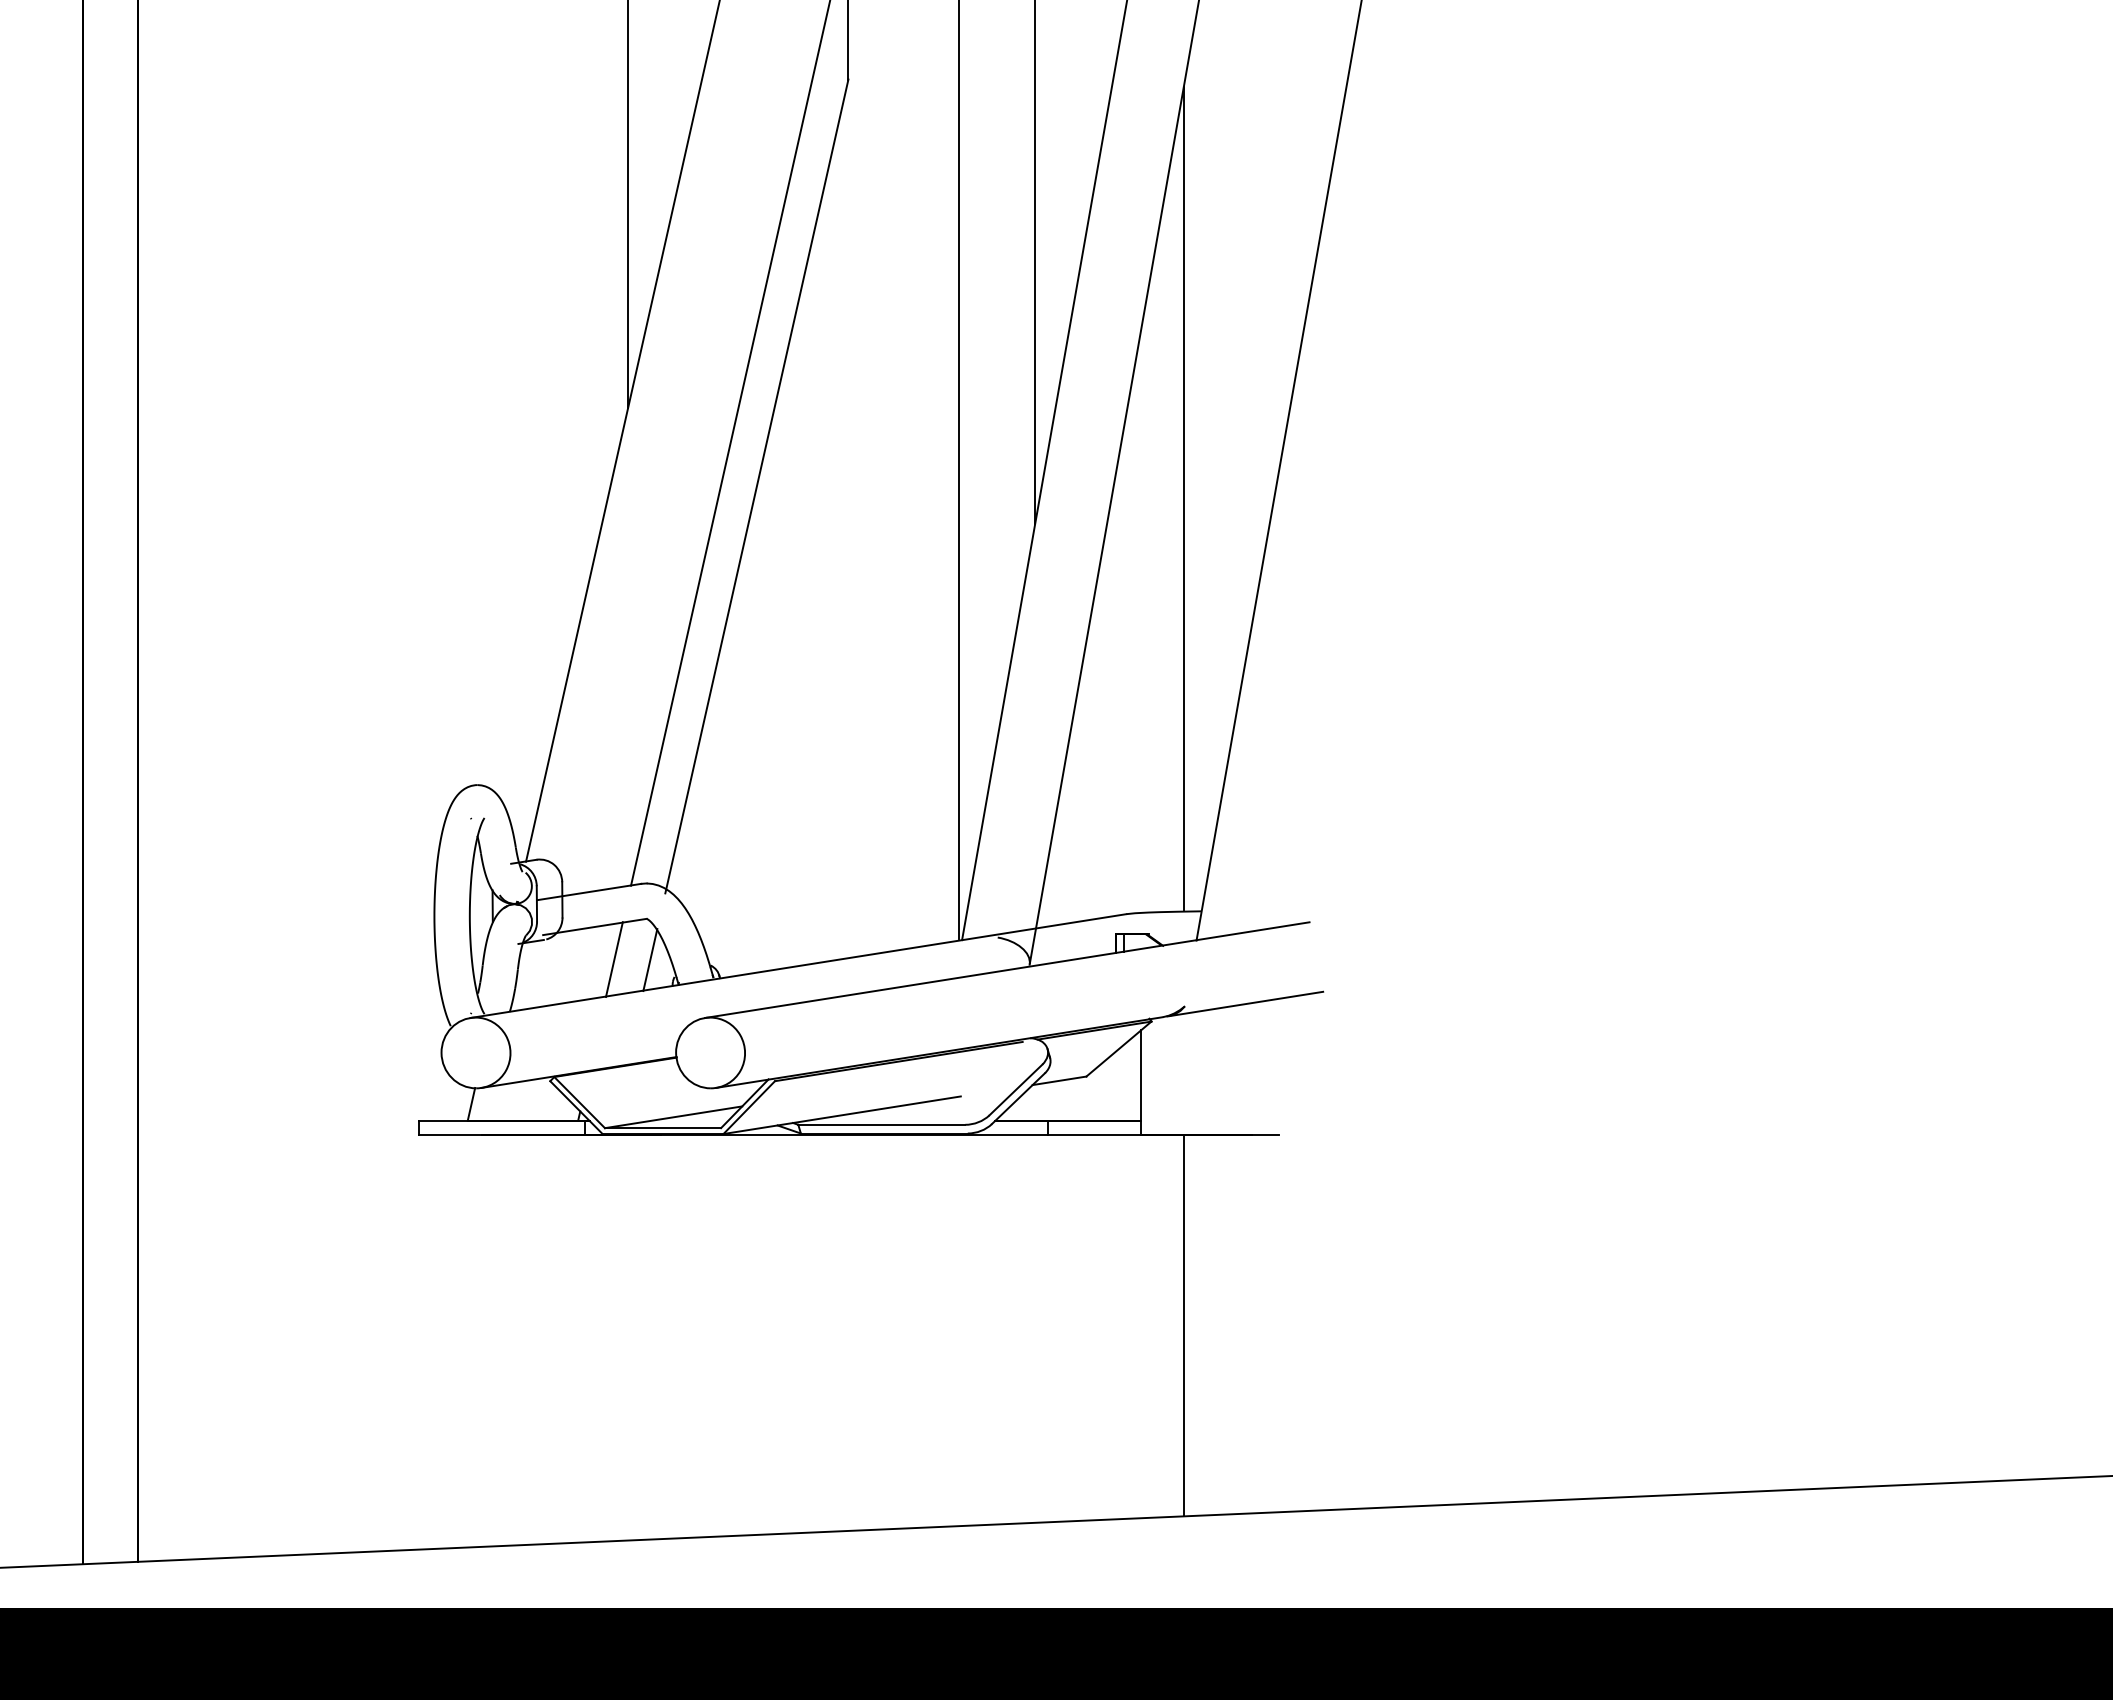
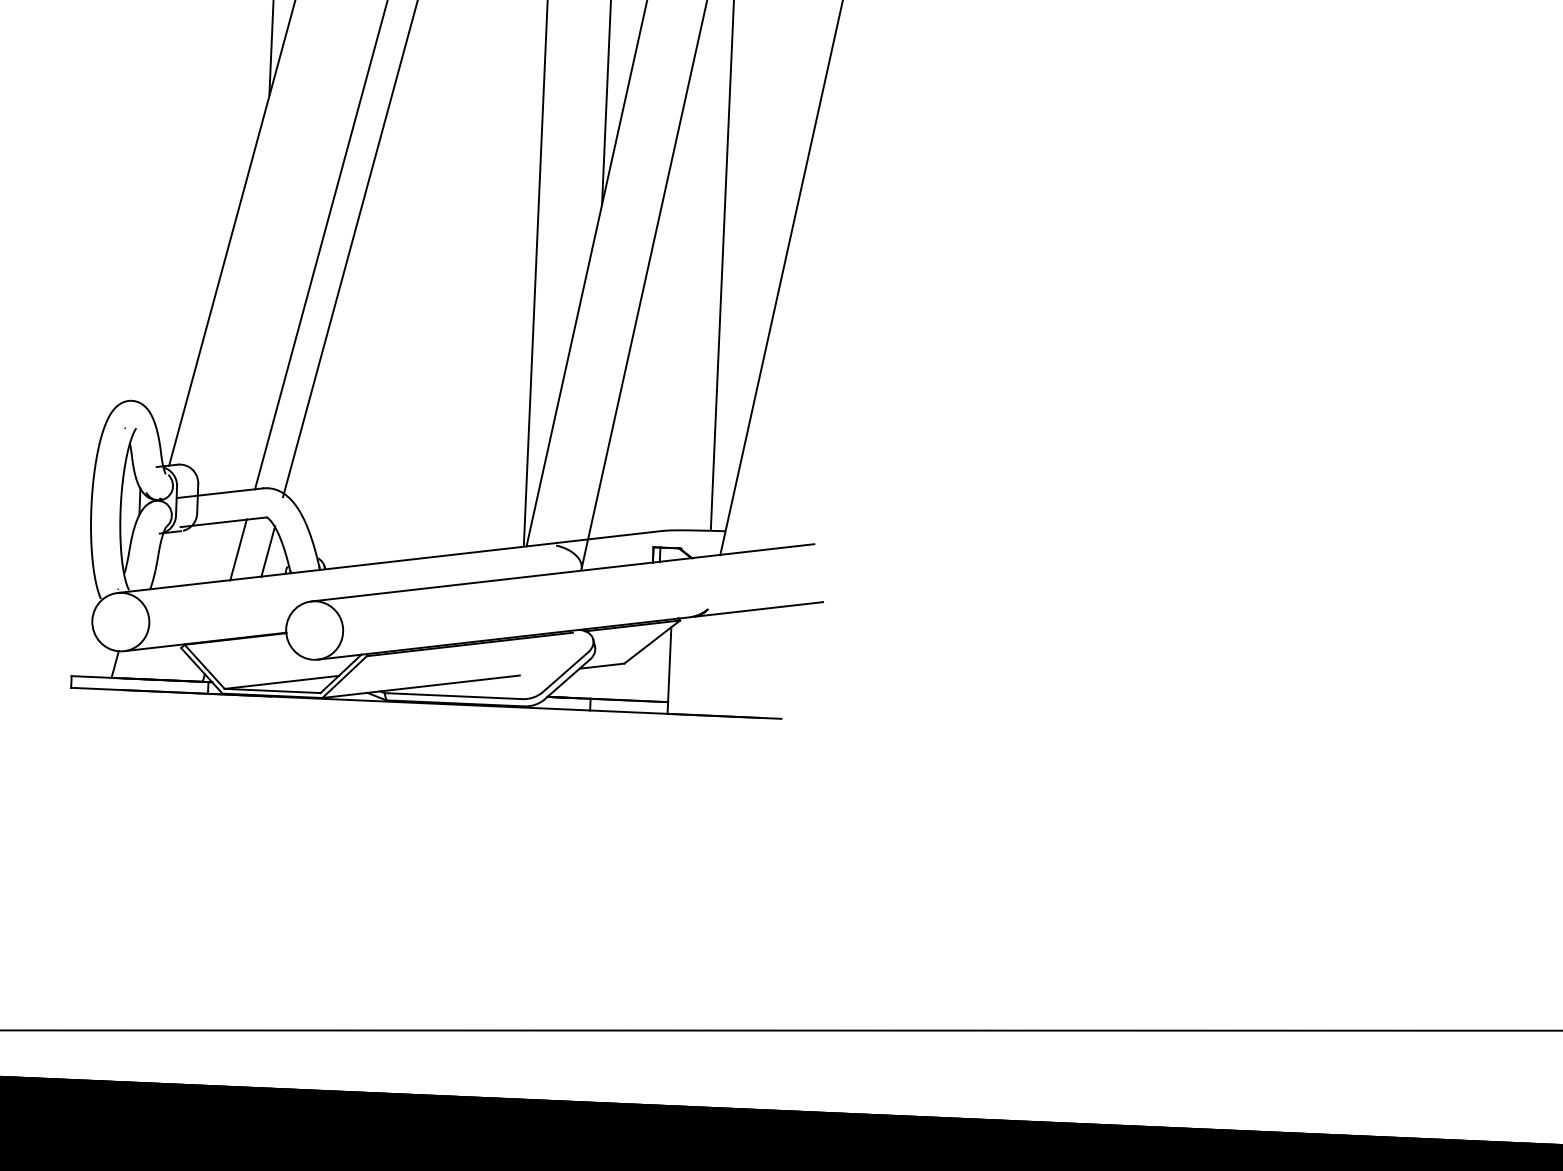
line: (1183, 1325) -> (695, 872), removed

